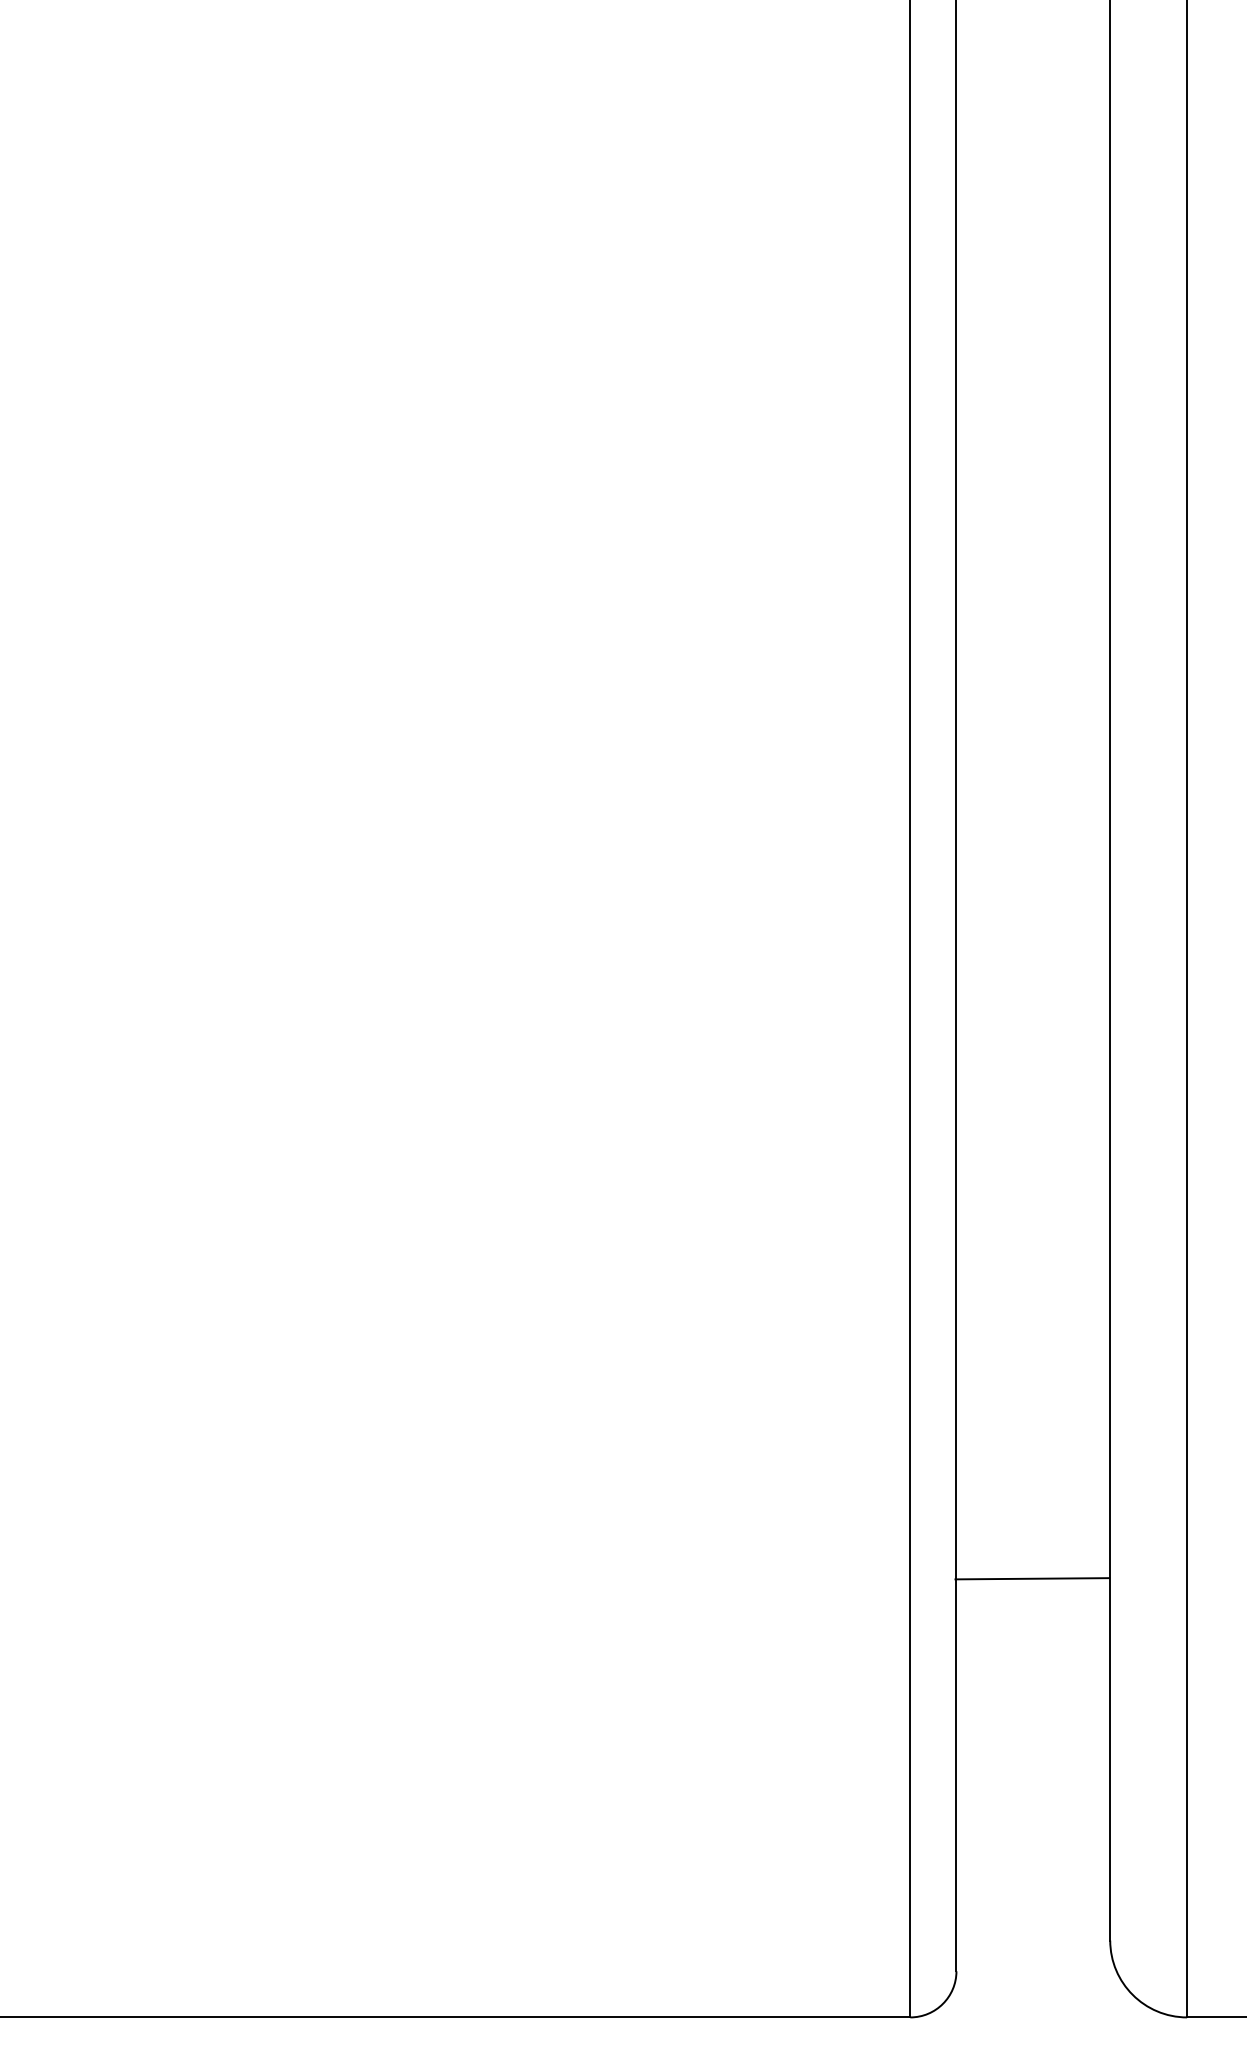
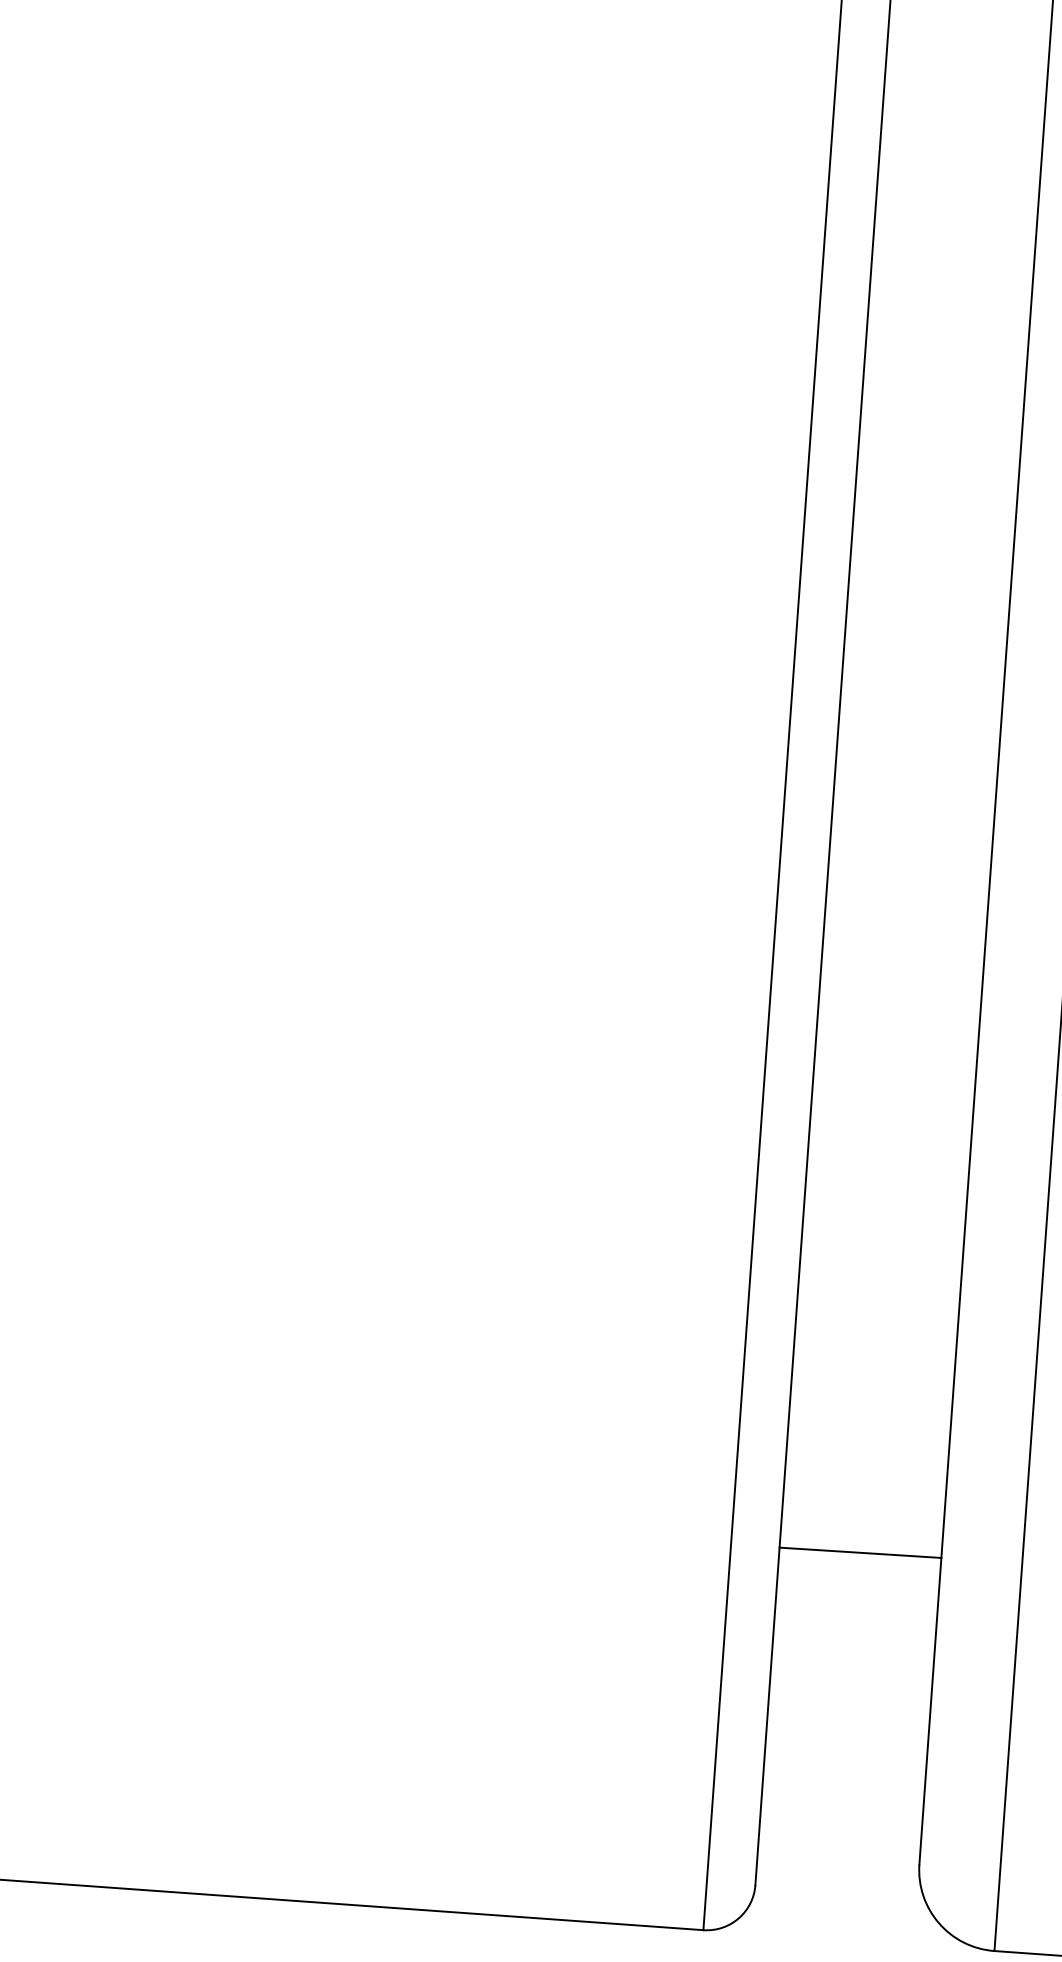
line: (1032, 1578) -> (860, 1552), moved

